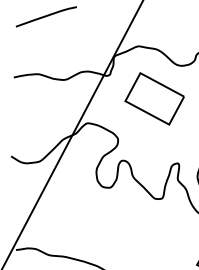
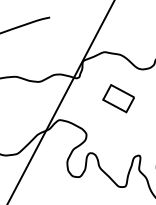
part: (154, 98) -> (118, 98), size x0.6

